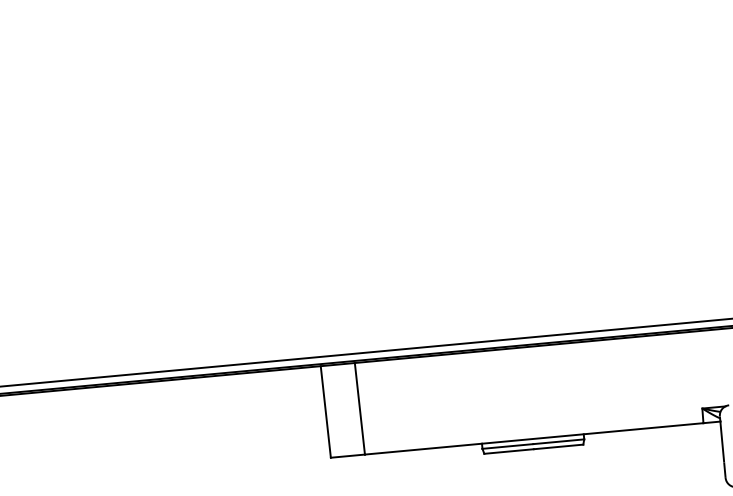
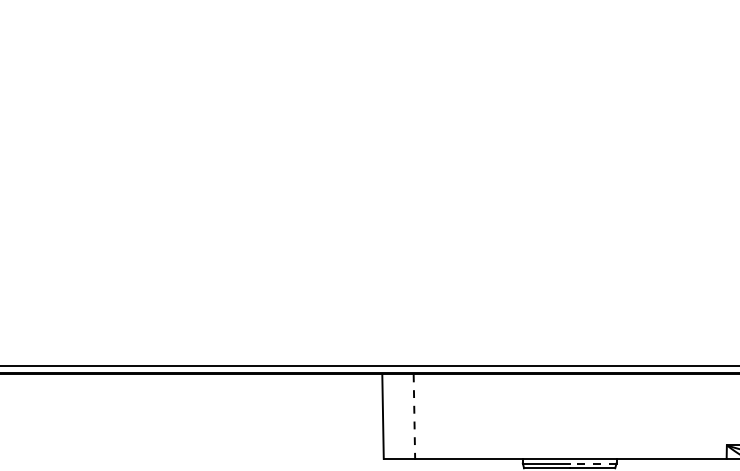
line: (360, 409) -> (414, 417), solid -> dashed
line: (558, 441) -> (592, 463), solid -> dashed

